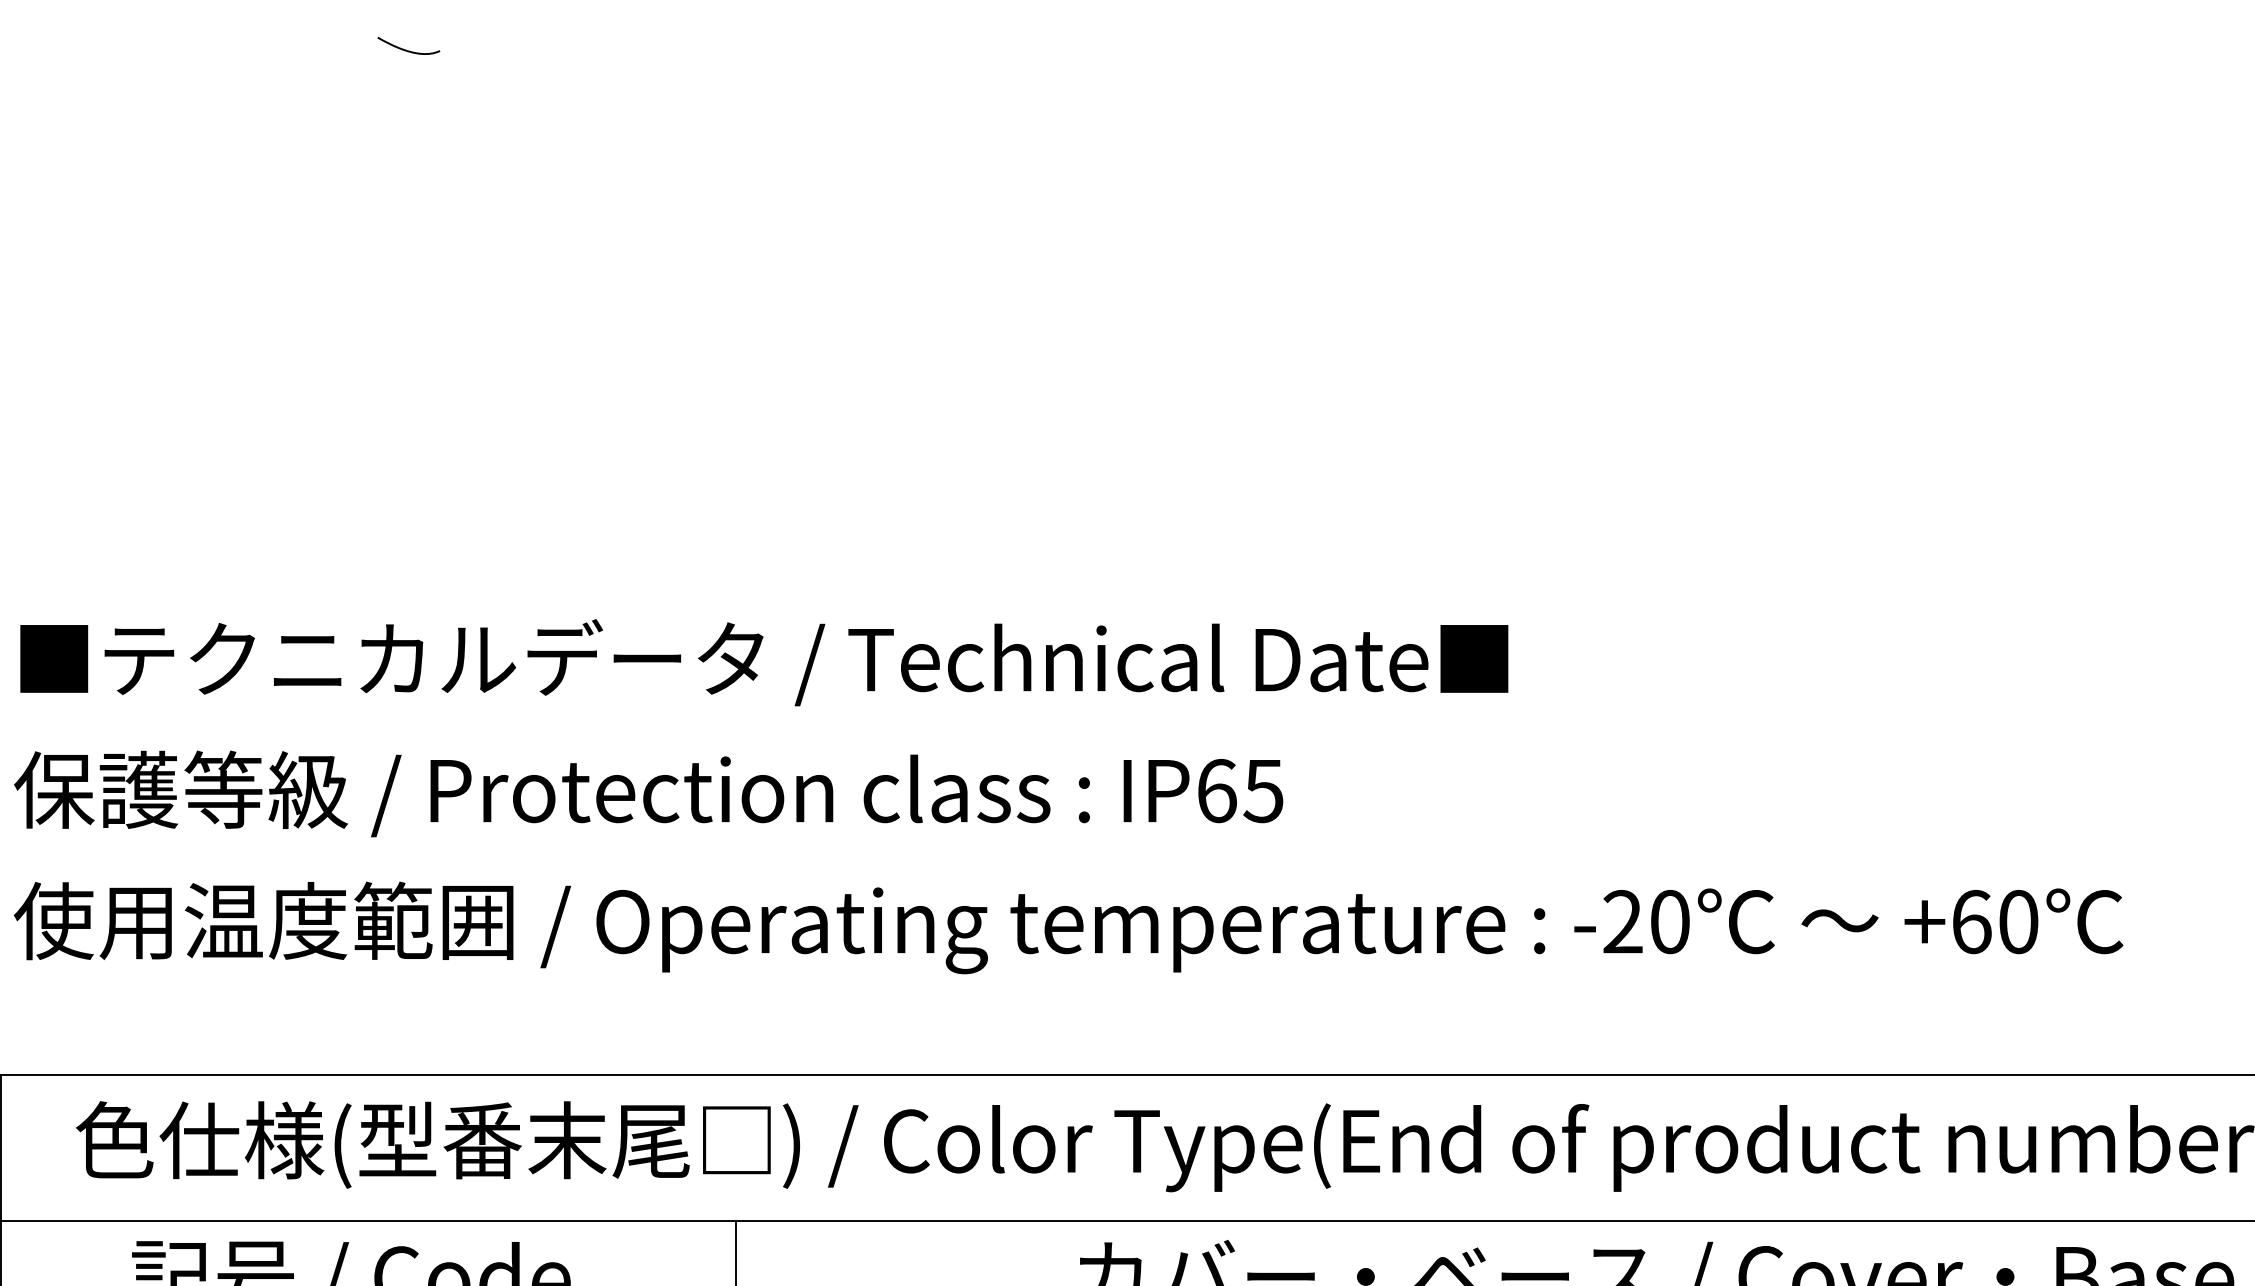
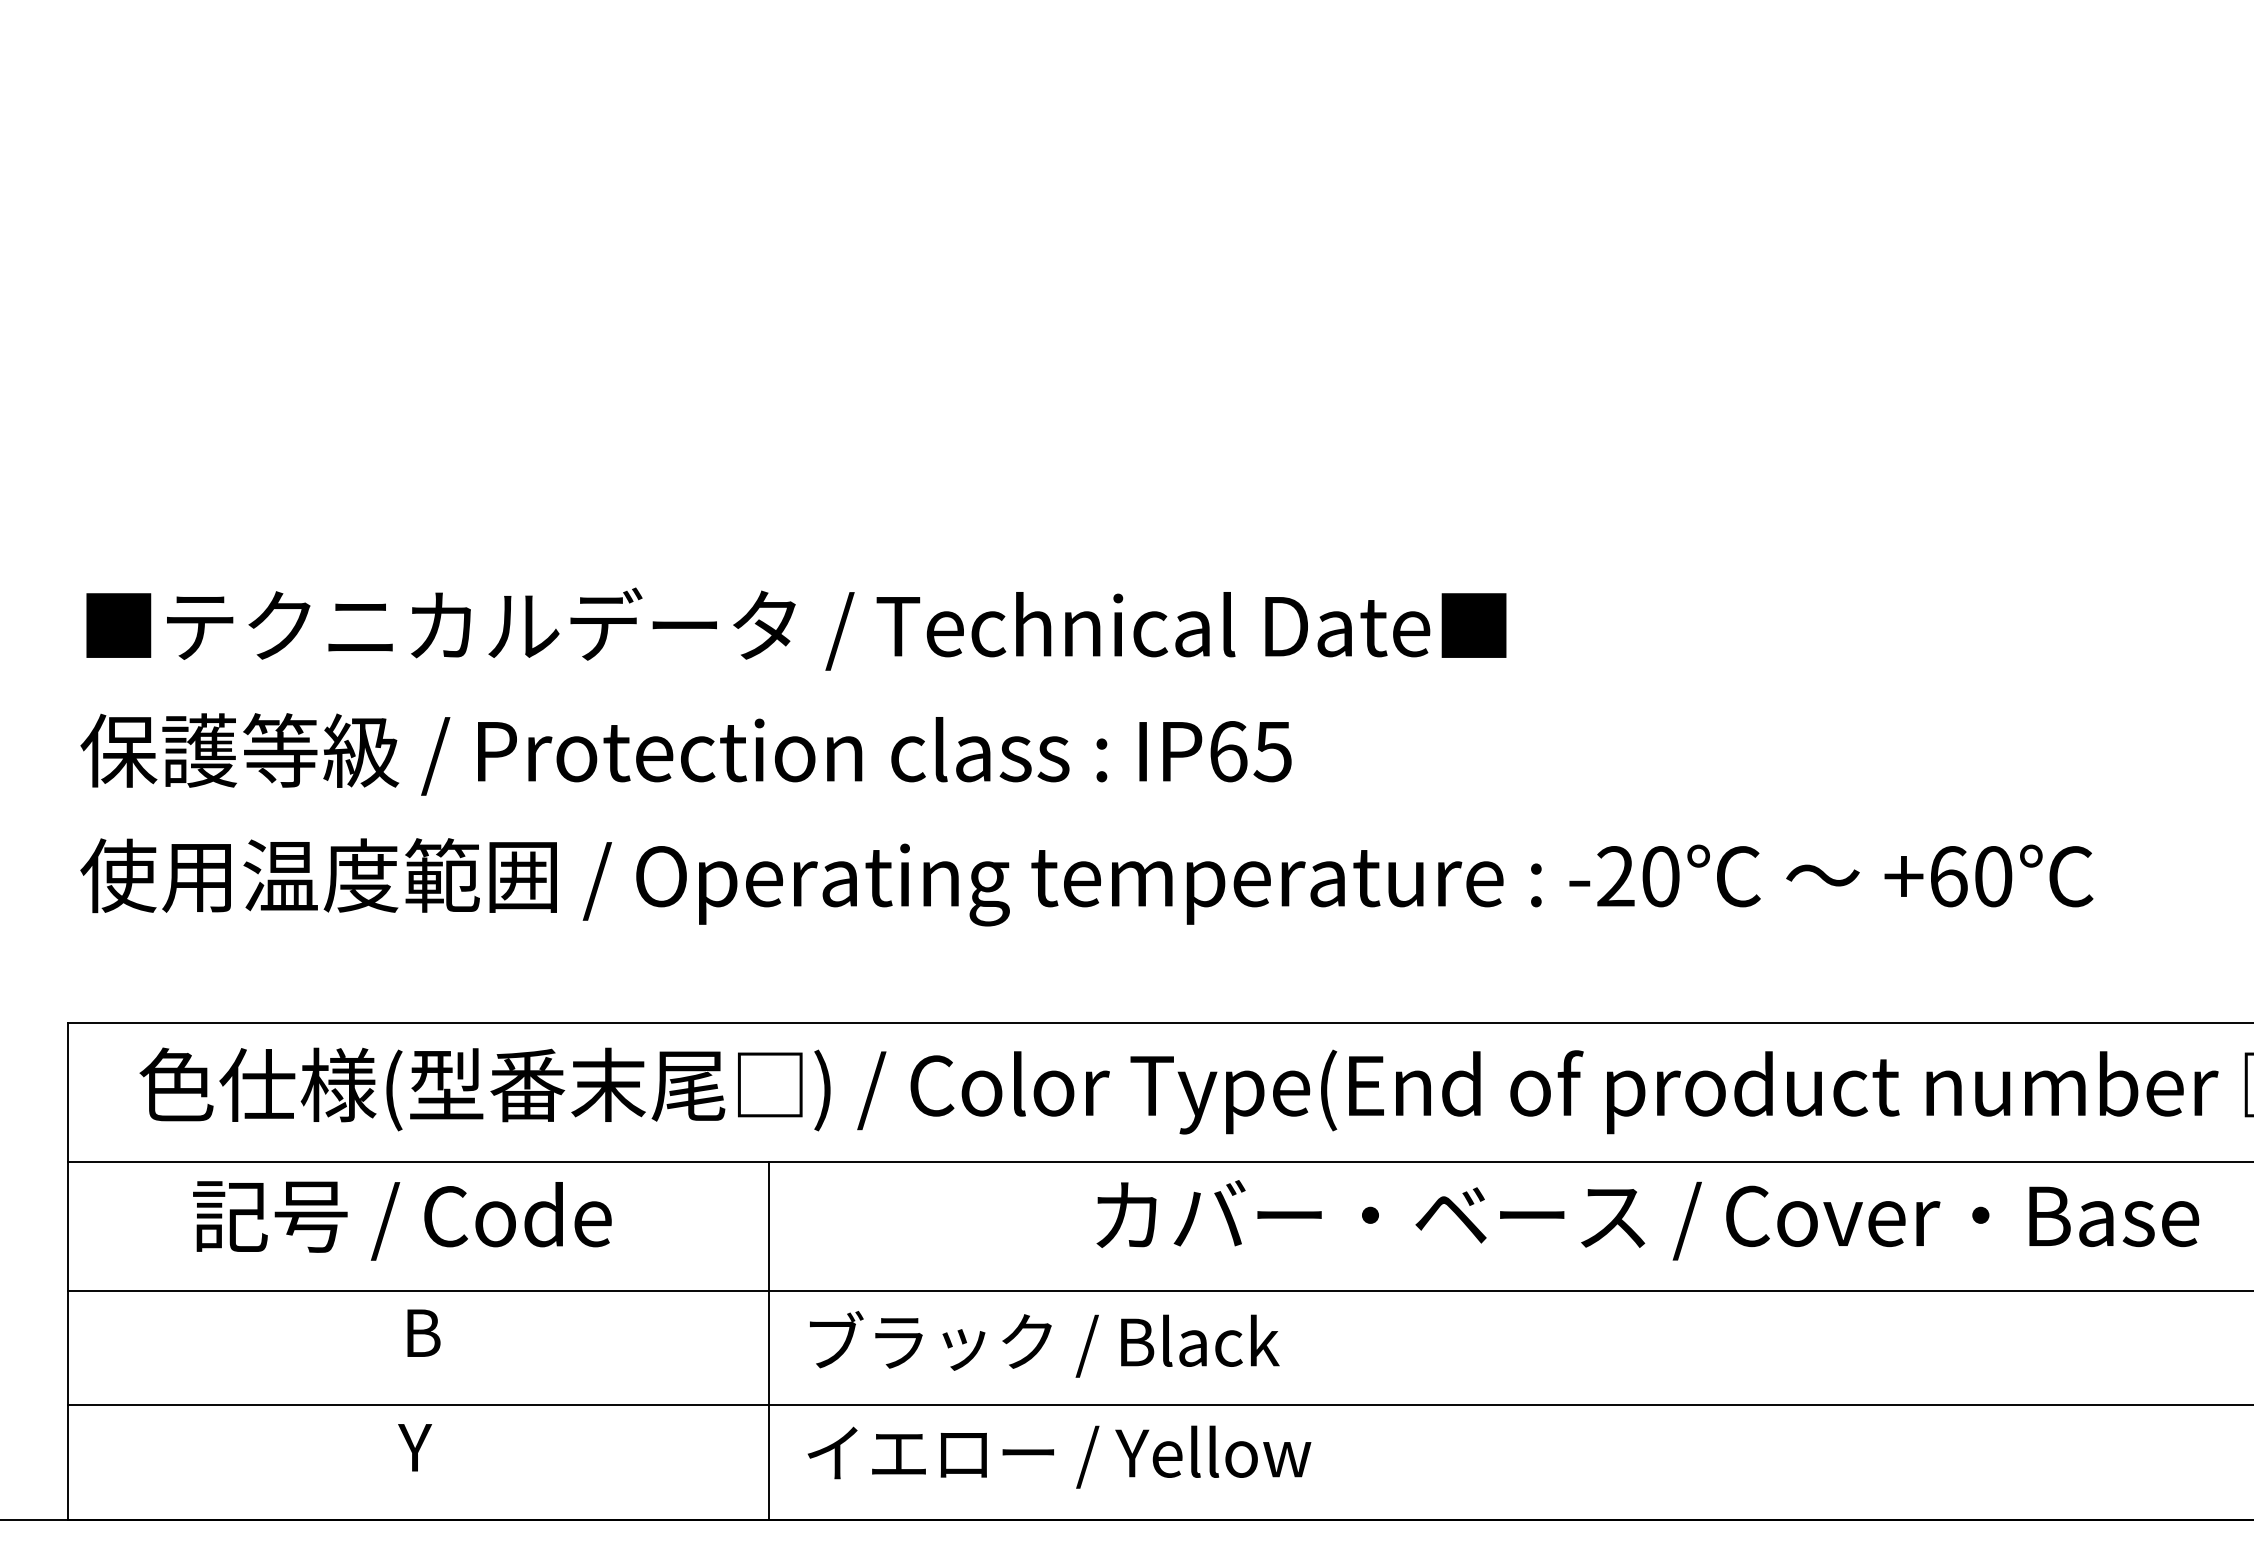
curve: (408, 50) -> (456, 44), removed

